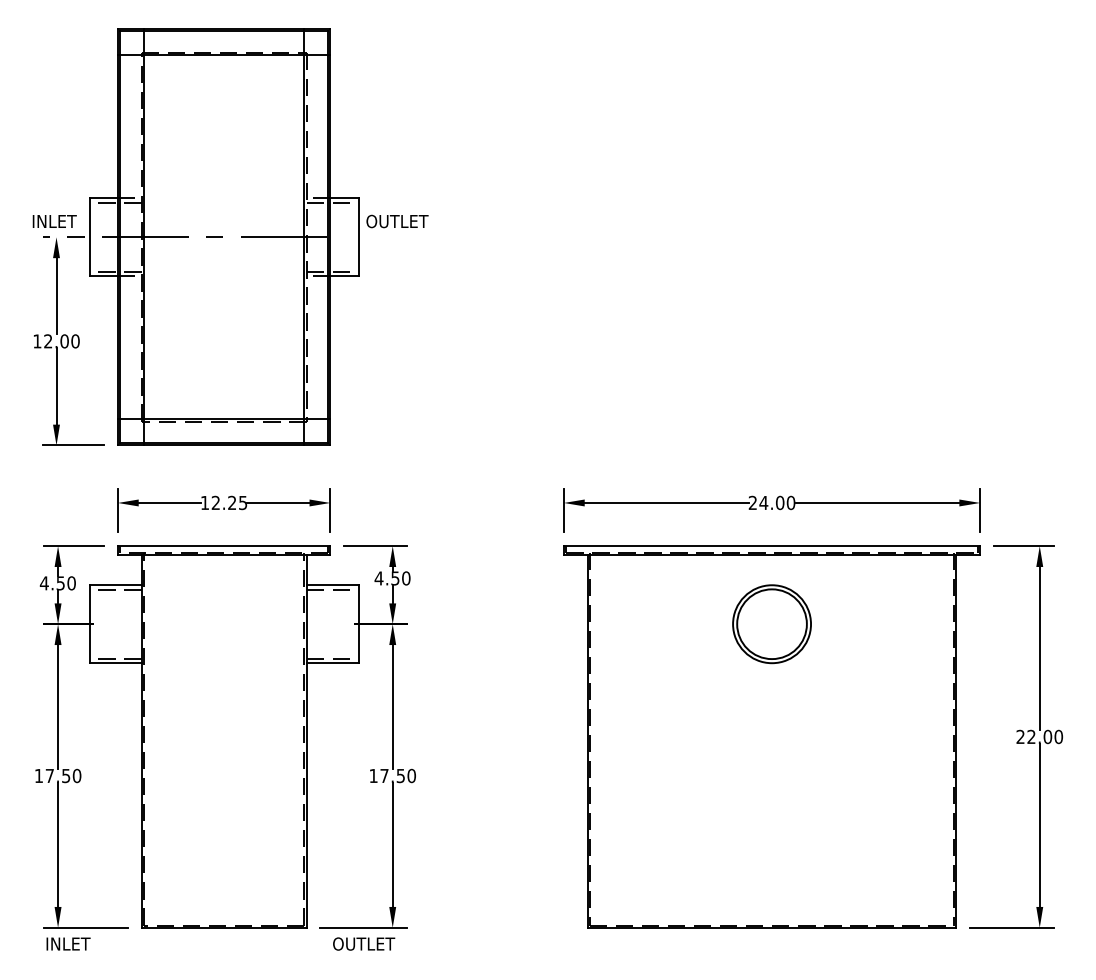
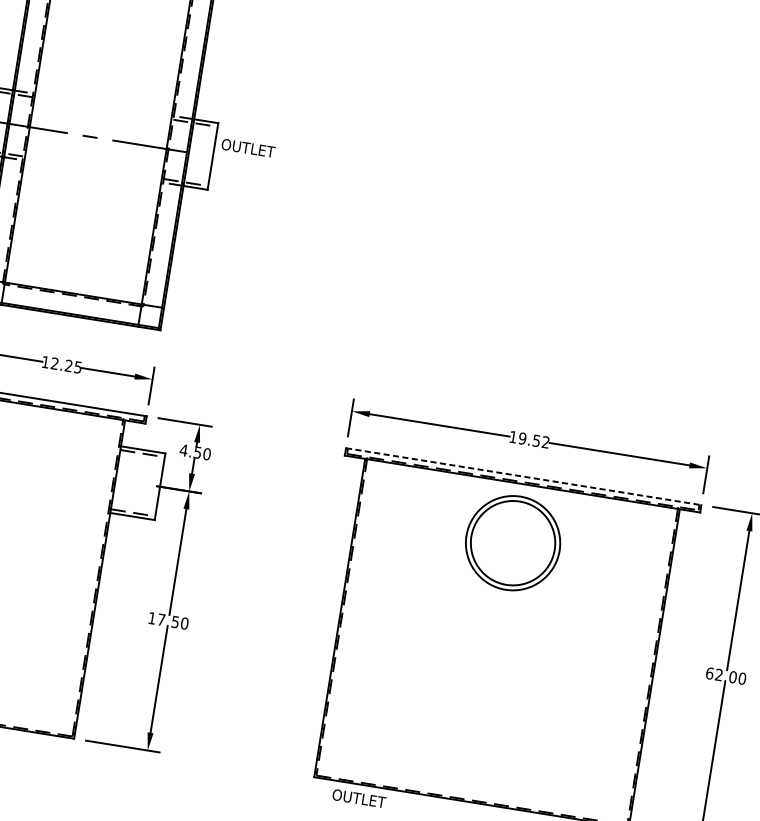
text: (771, 502) -> (529, 439), 24.00 -> 19.52
line: (772, 546) -> (524, 477), solid -> dashed
part: (771, 624) -> (512, 543), size x1.4
text: (1020, 736) -> (709, 673), 22.00 -> 62.00
text: (364, 943) -> (359, 798), moved

